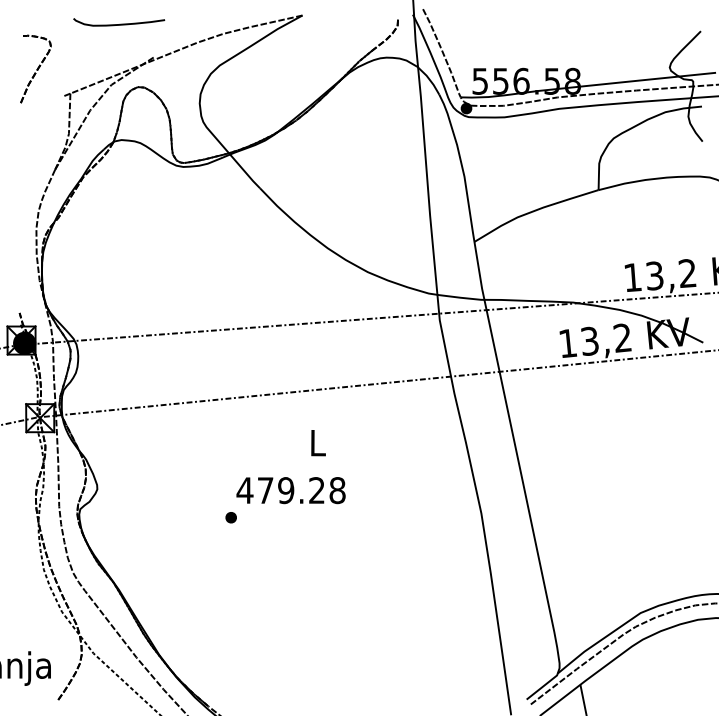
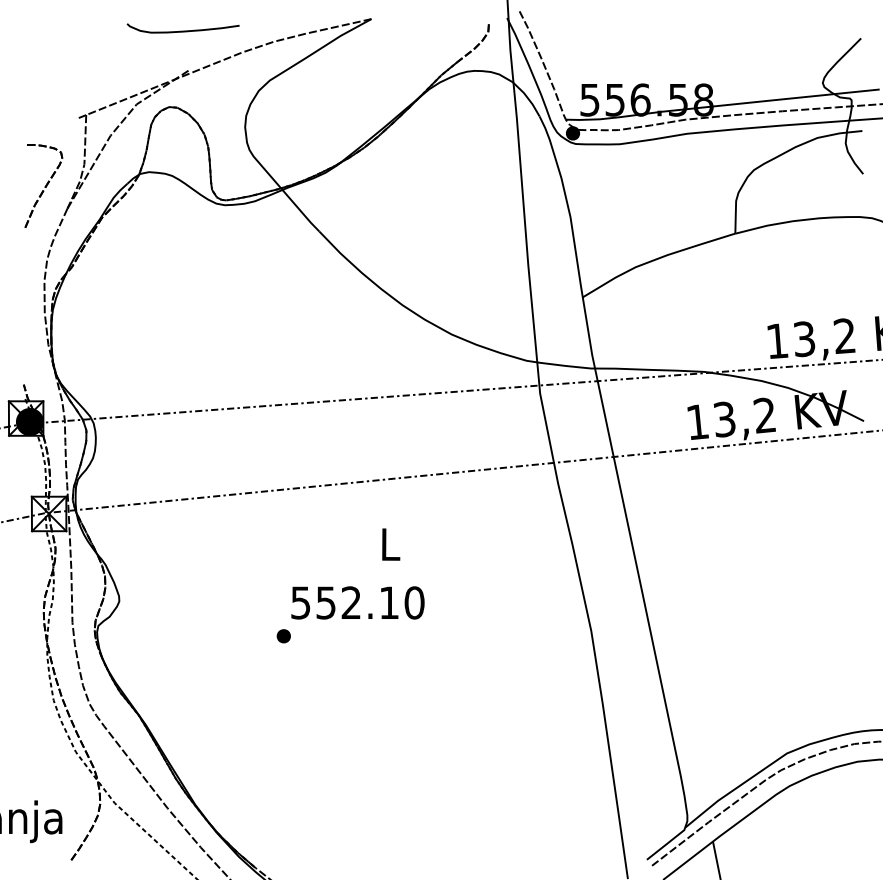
curve: (118, 23) -> (182, 30), moved
part: (35, 68) -> (43, 185), moved
text: (291, 490) -> (357, 602), 479.28 -> 552.10

